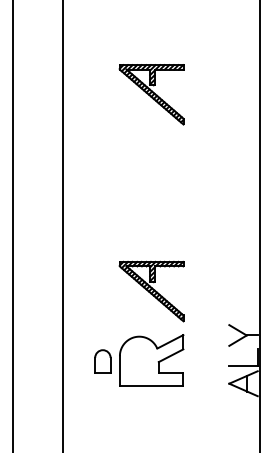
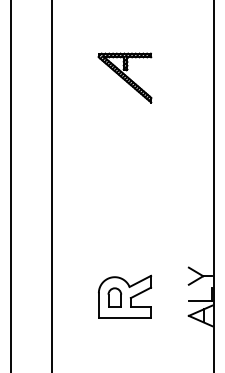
part: (151, 290) -> (124, 239), removed
part: (102, 361) -> (114, 297), moved

